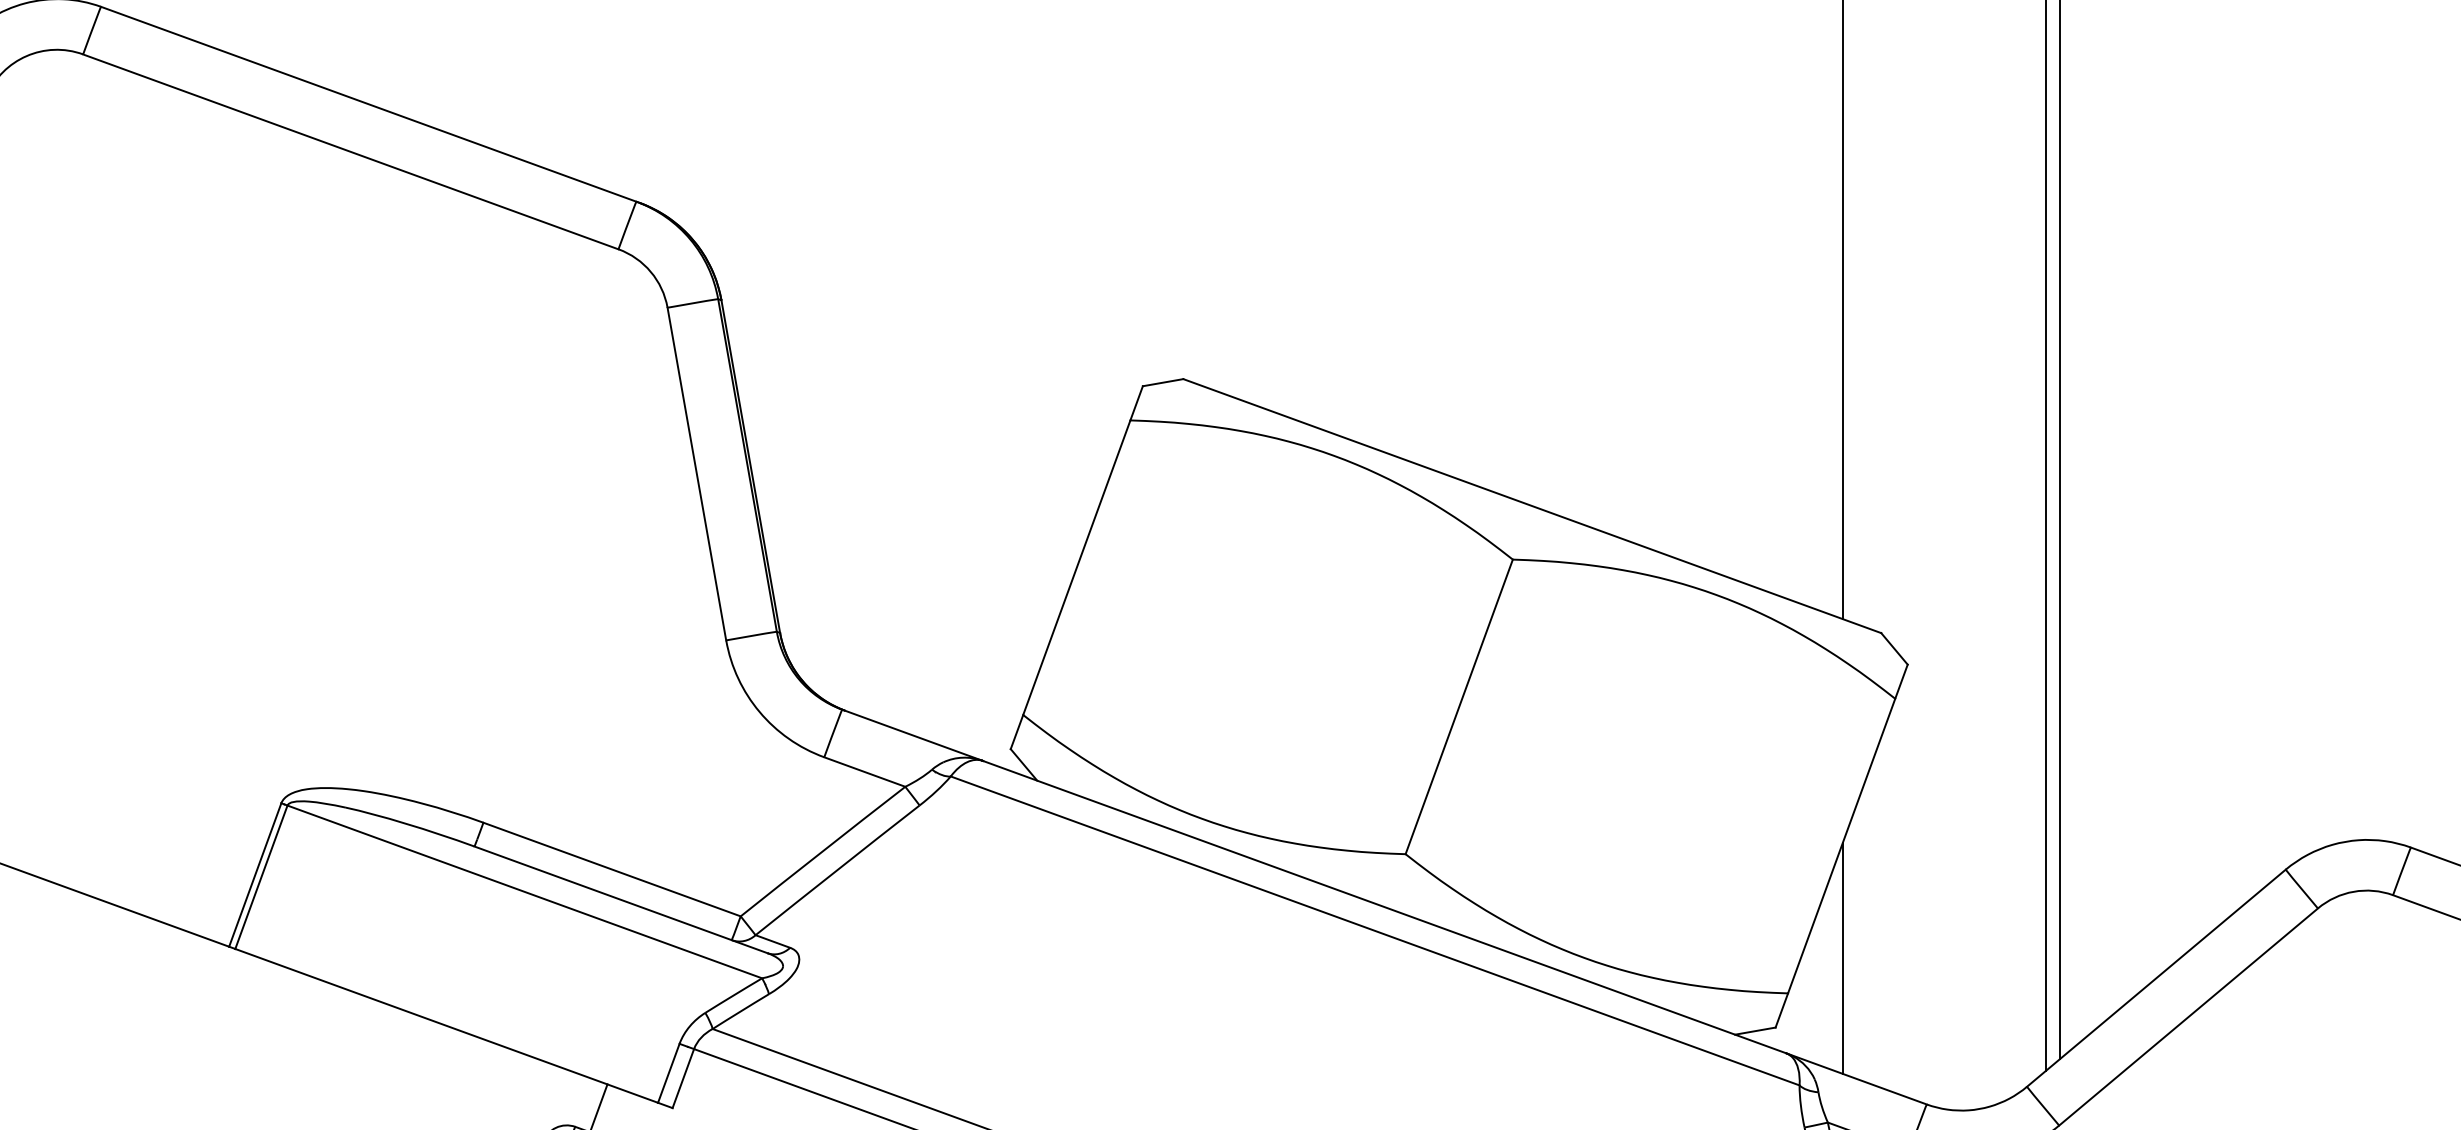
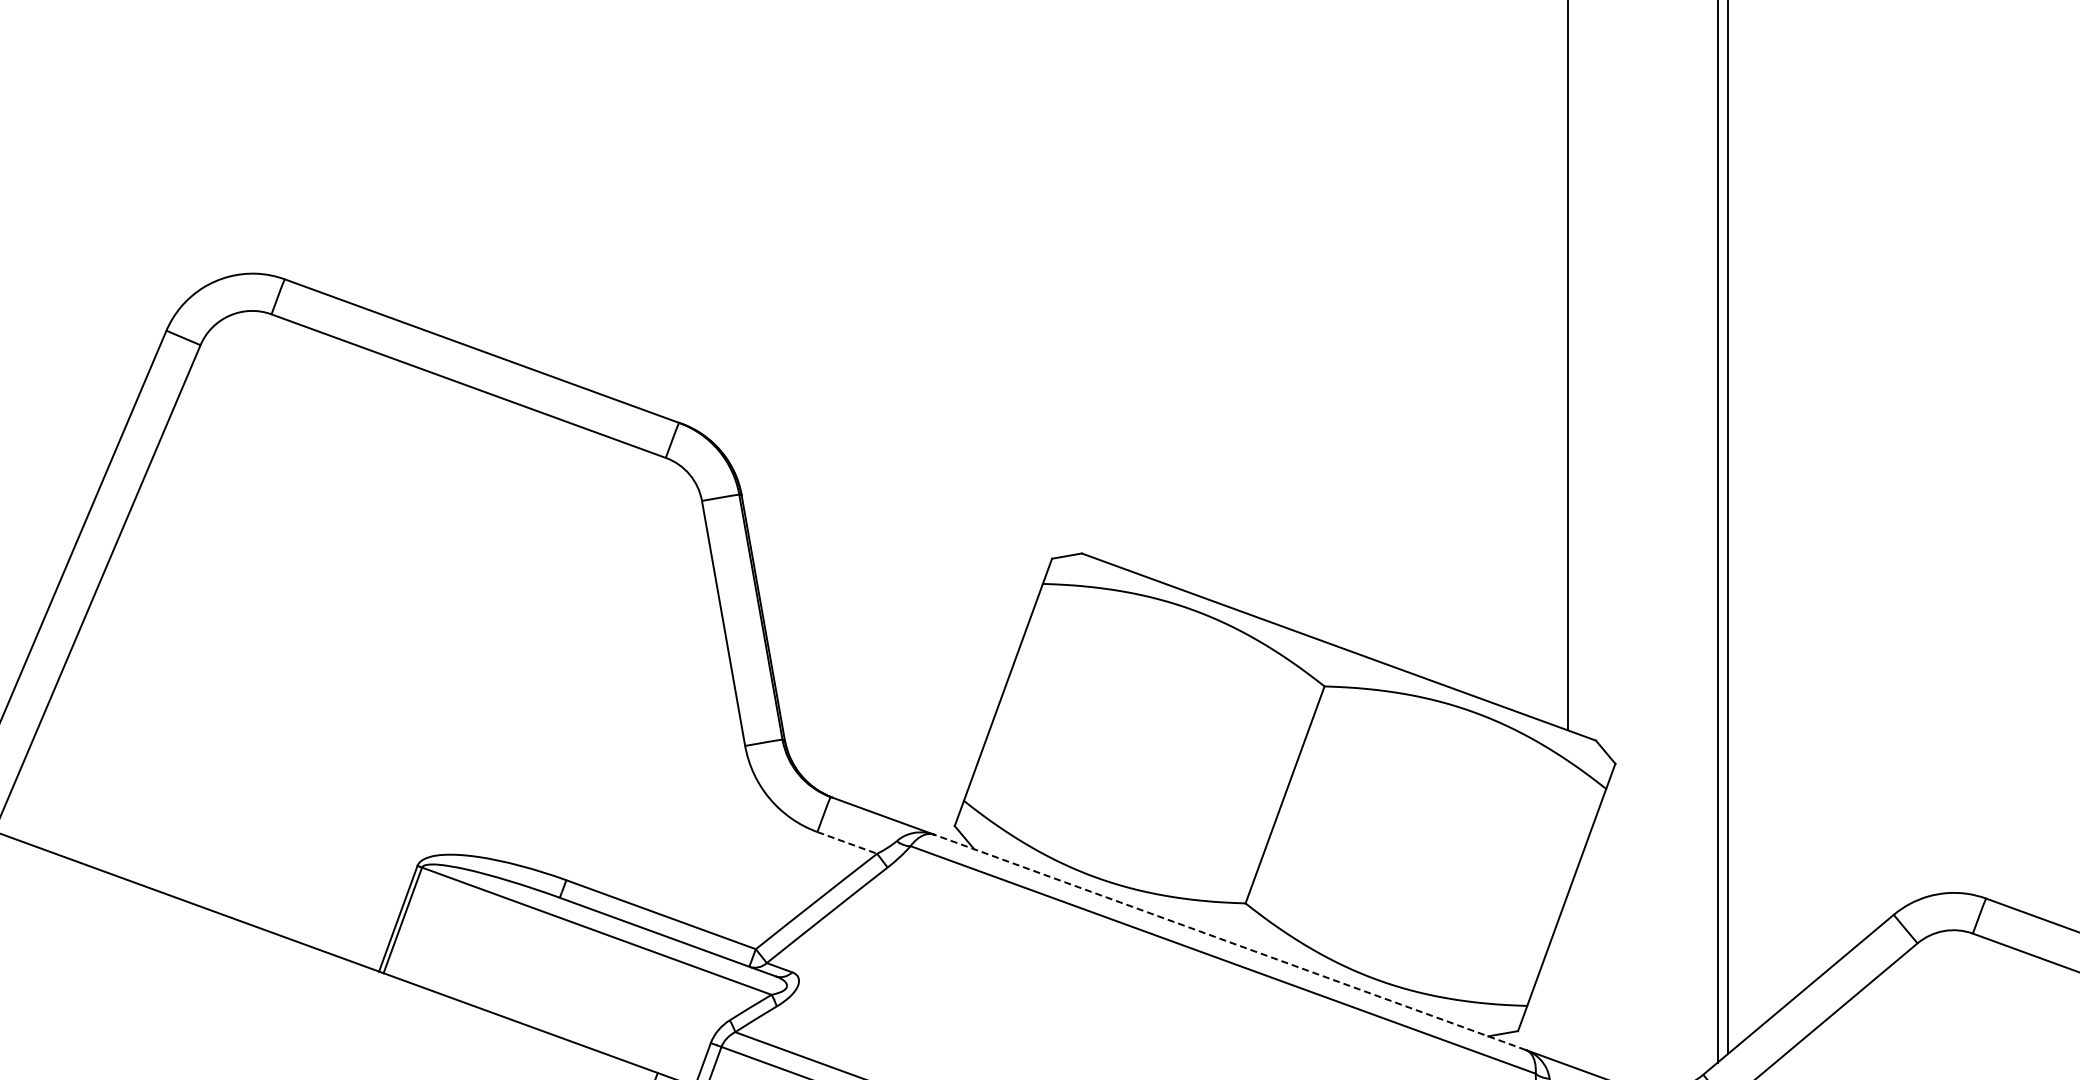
line: (865, 771) -> (847, 842), solid -> dashed
line: (1385, 907) -> (1230, 942), solid -> dashed
line: (1842, 958) -> (1567, 980), removed

